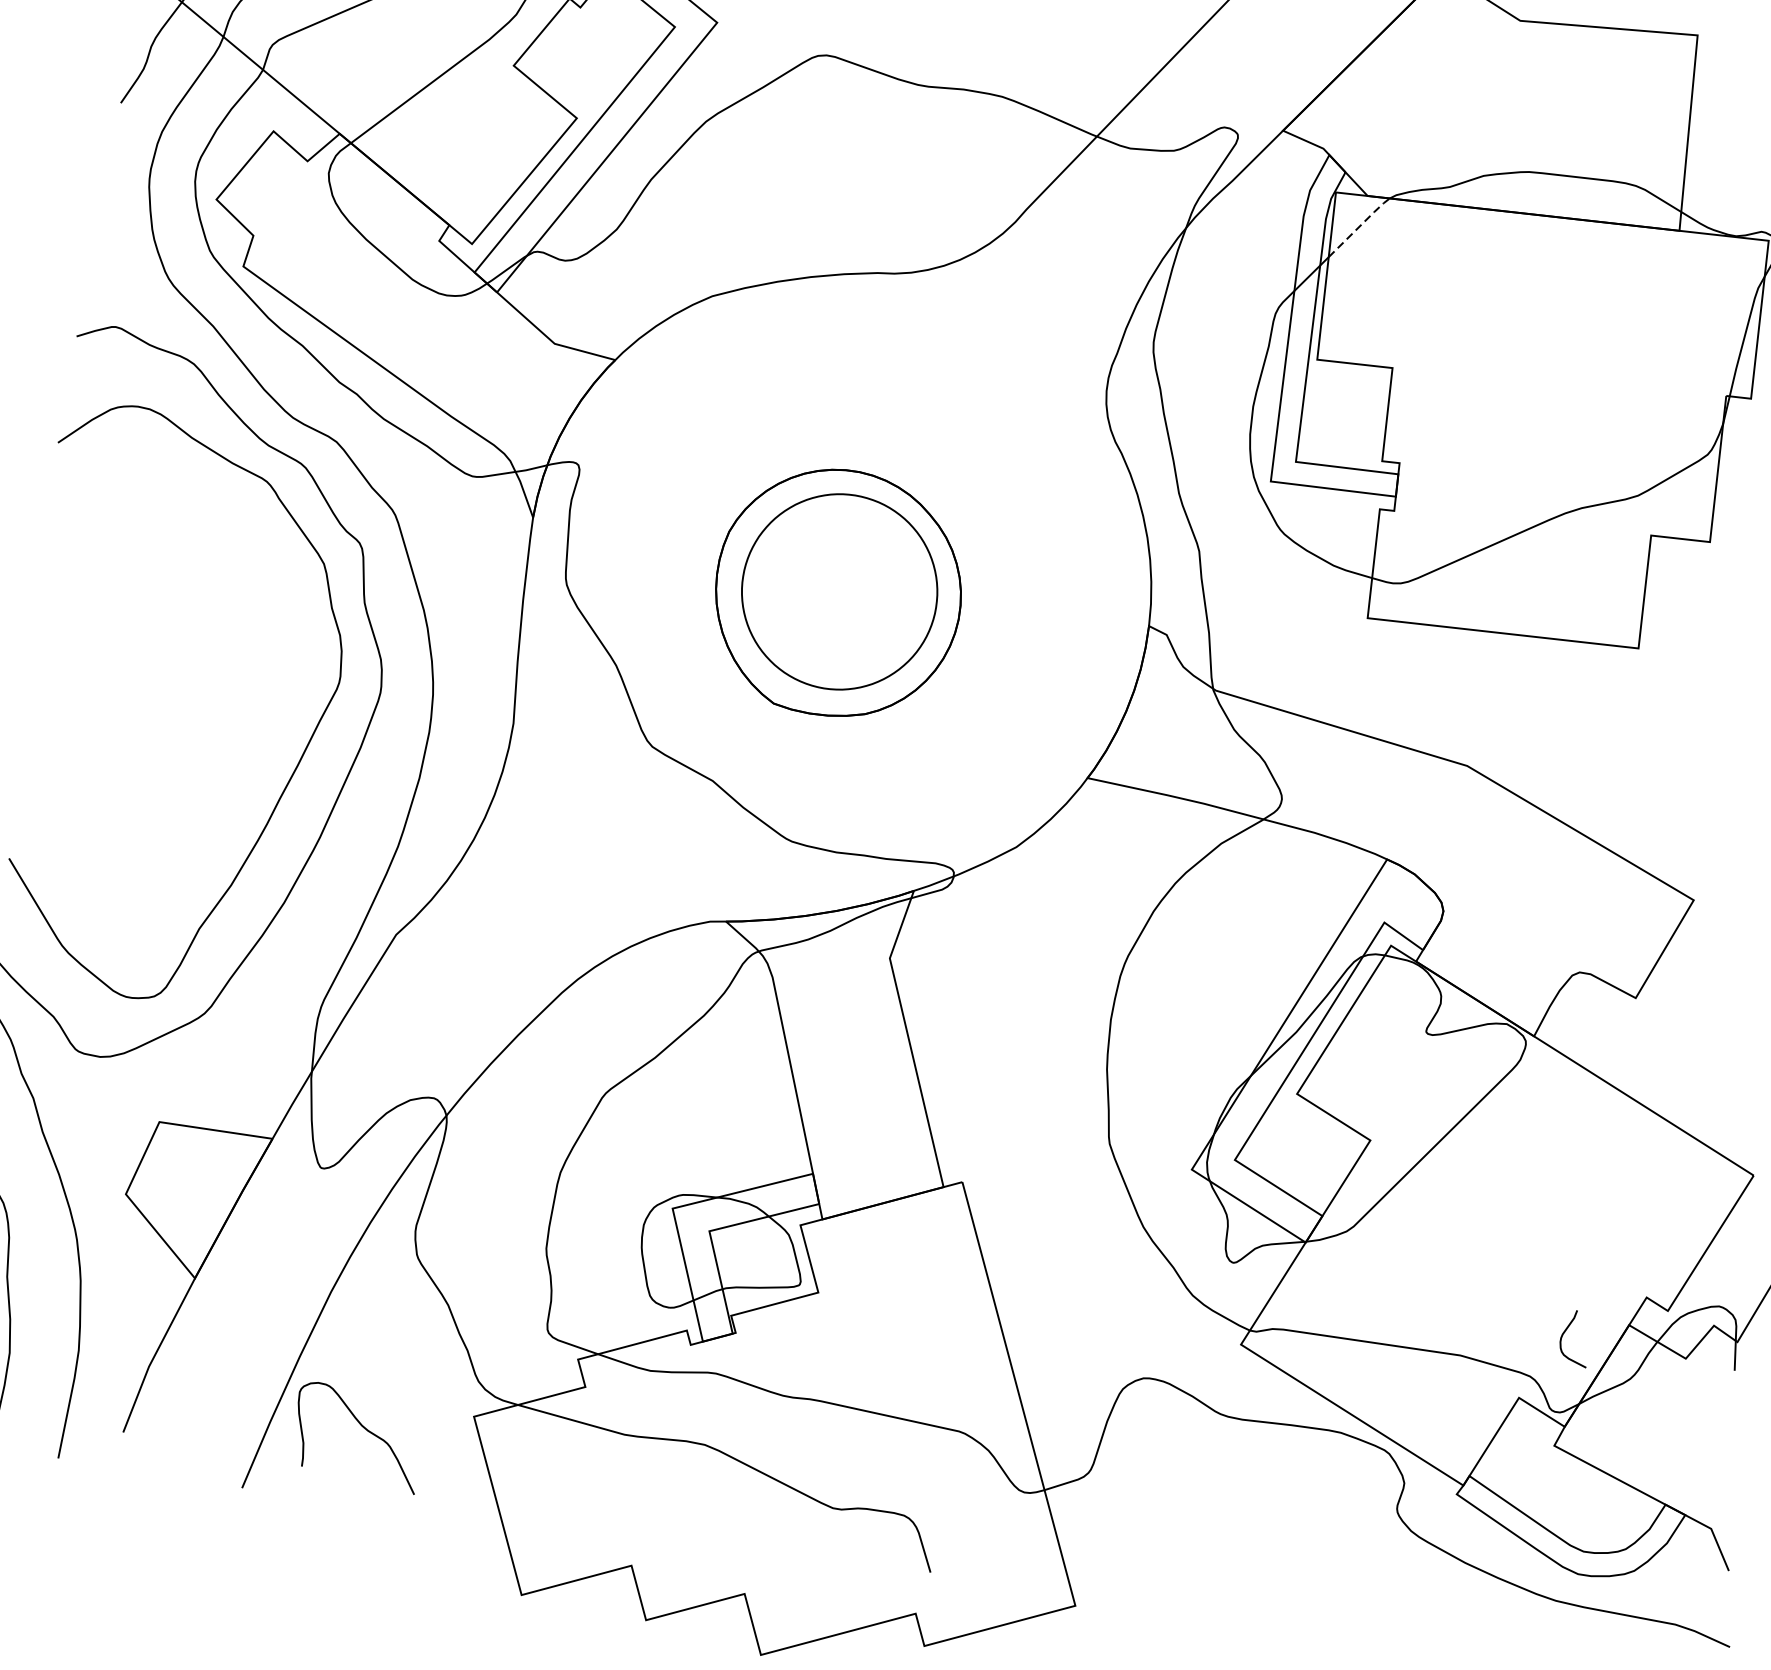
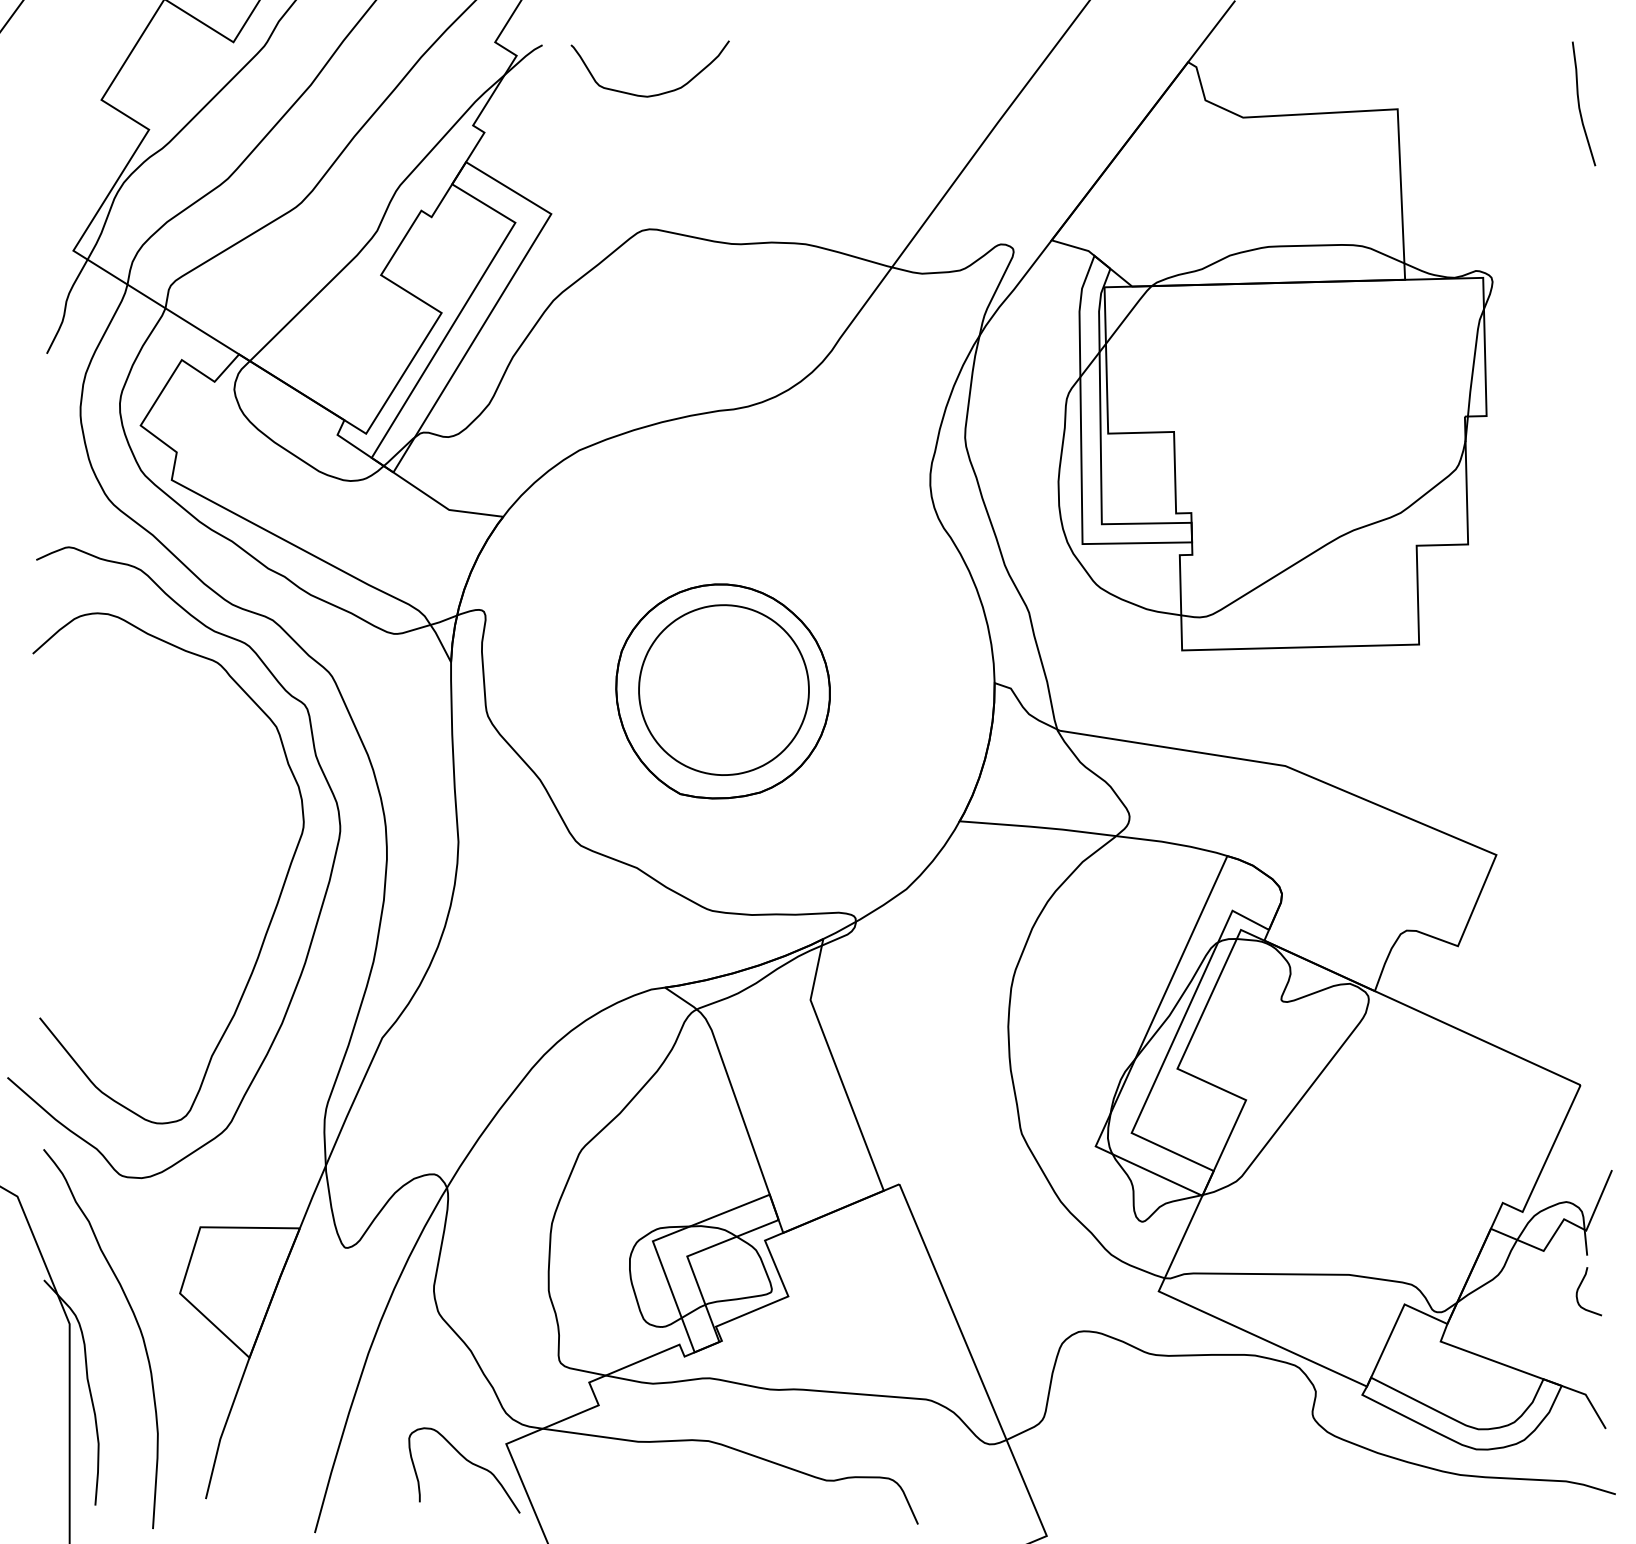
line: (1360, 226) -> (1129, 313), dashed -> solid
curve: (1566, 1331) -> (1580, 1286), moved
curve: (363, 1428) -> (468, 1462), moved

